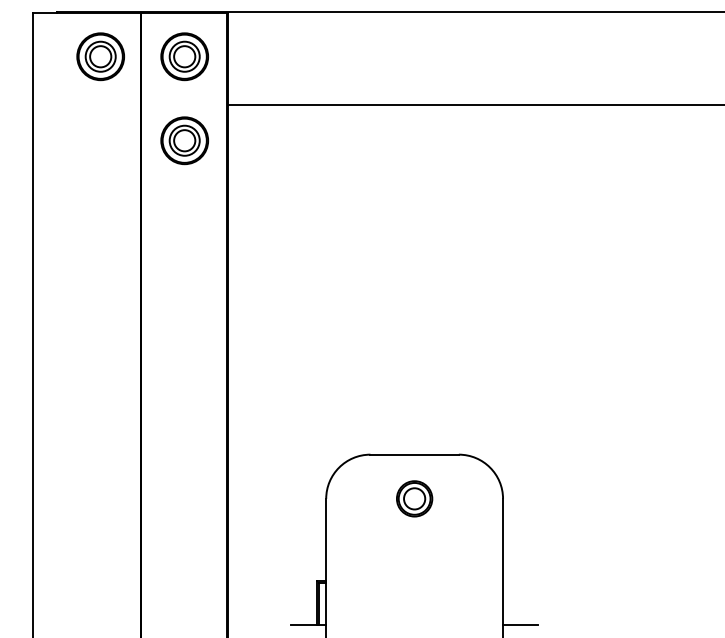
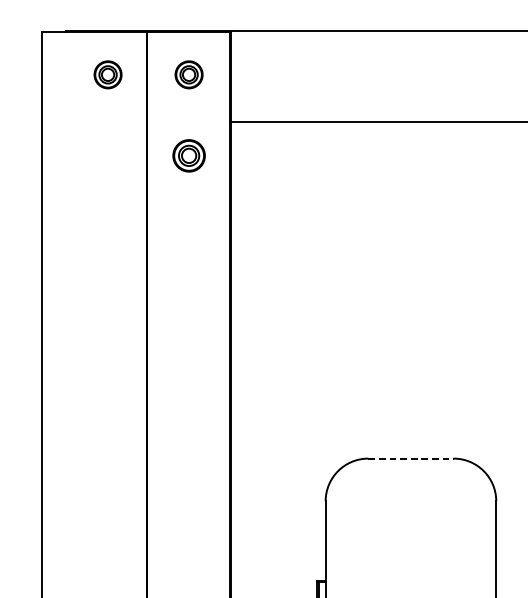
part: (100, 56) -> (107, 74), size x0.6
part: (184, 56) -> (188, 74), size x0.6
part: (184, 140) -> (188, 155), size x0.7
line: (415, 454) -> (411, 458), solid -> dashed
part: (414, 498) -> (410, 500), removed

